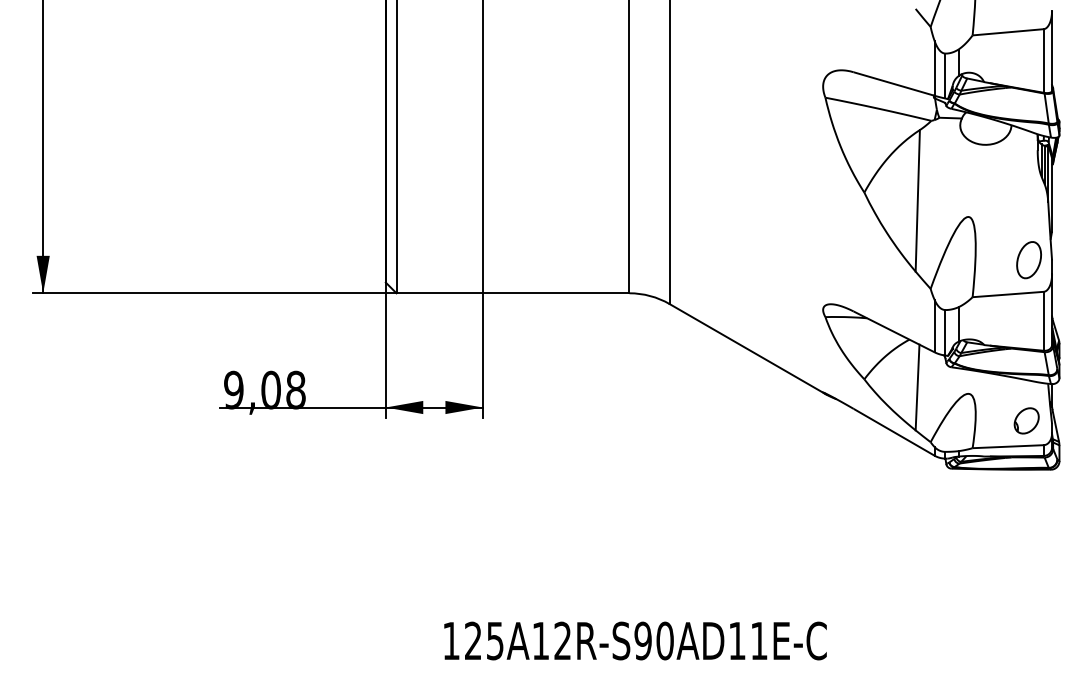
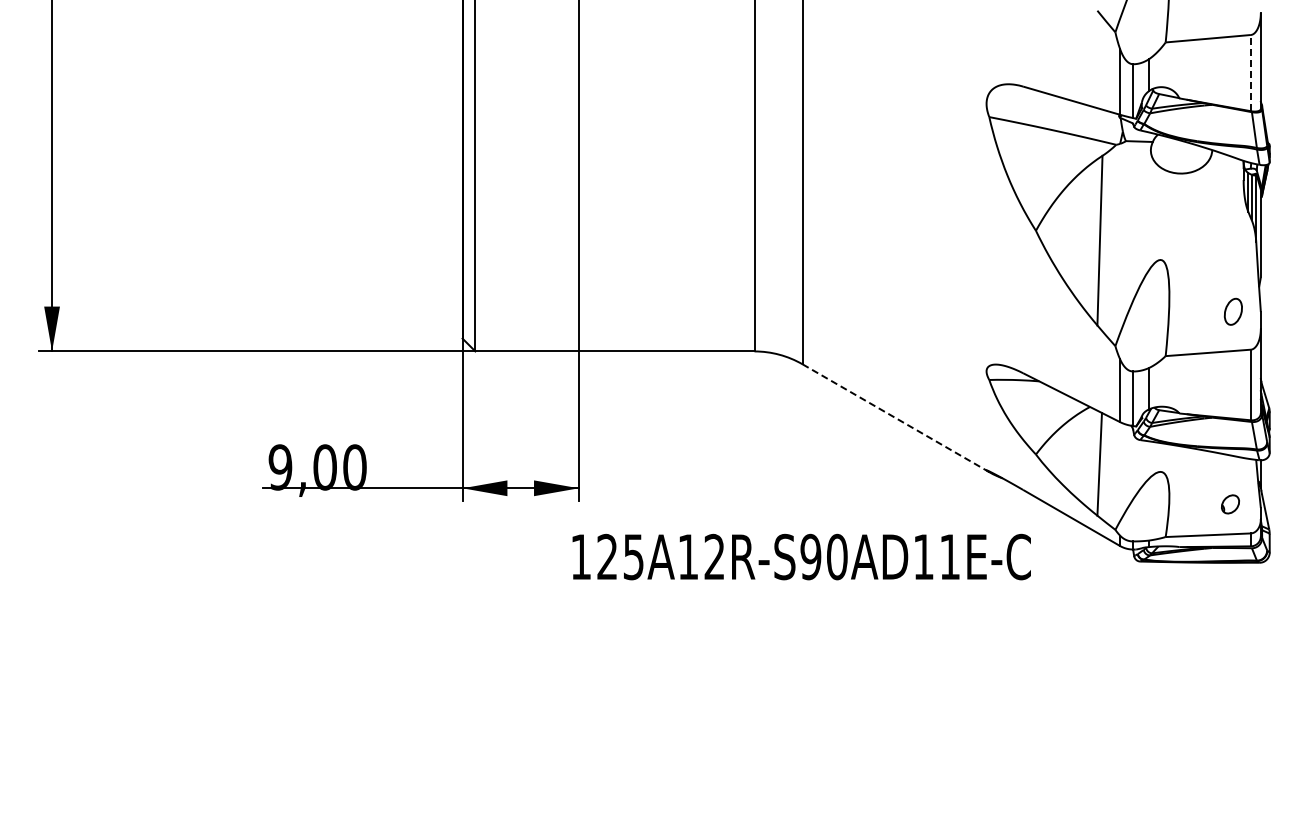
line: (1043, 60) -> (1250, 72), solid -> dashed
part: (1029, 259) -> (1233, 311), size x0.6
line: (747, 349) -> (896, 418), solid -> dashed
text: (295, 390) -> (354, 467), 9,08 -> 9,00
part: (1026, 421) -> (1230, 504), size x0.6
text: (635, 640) -> (801, 556), moved

